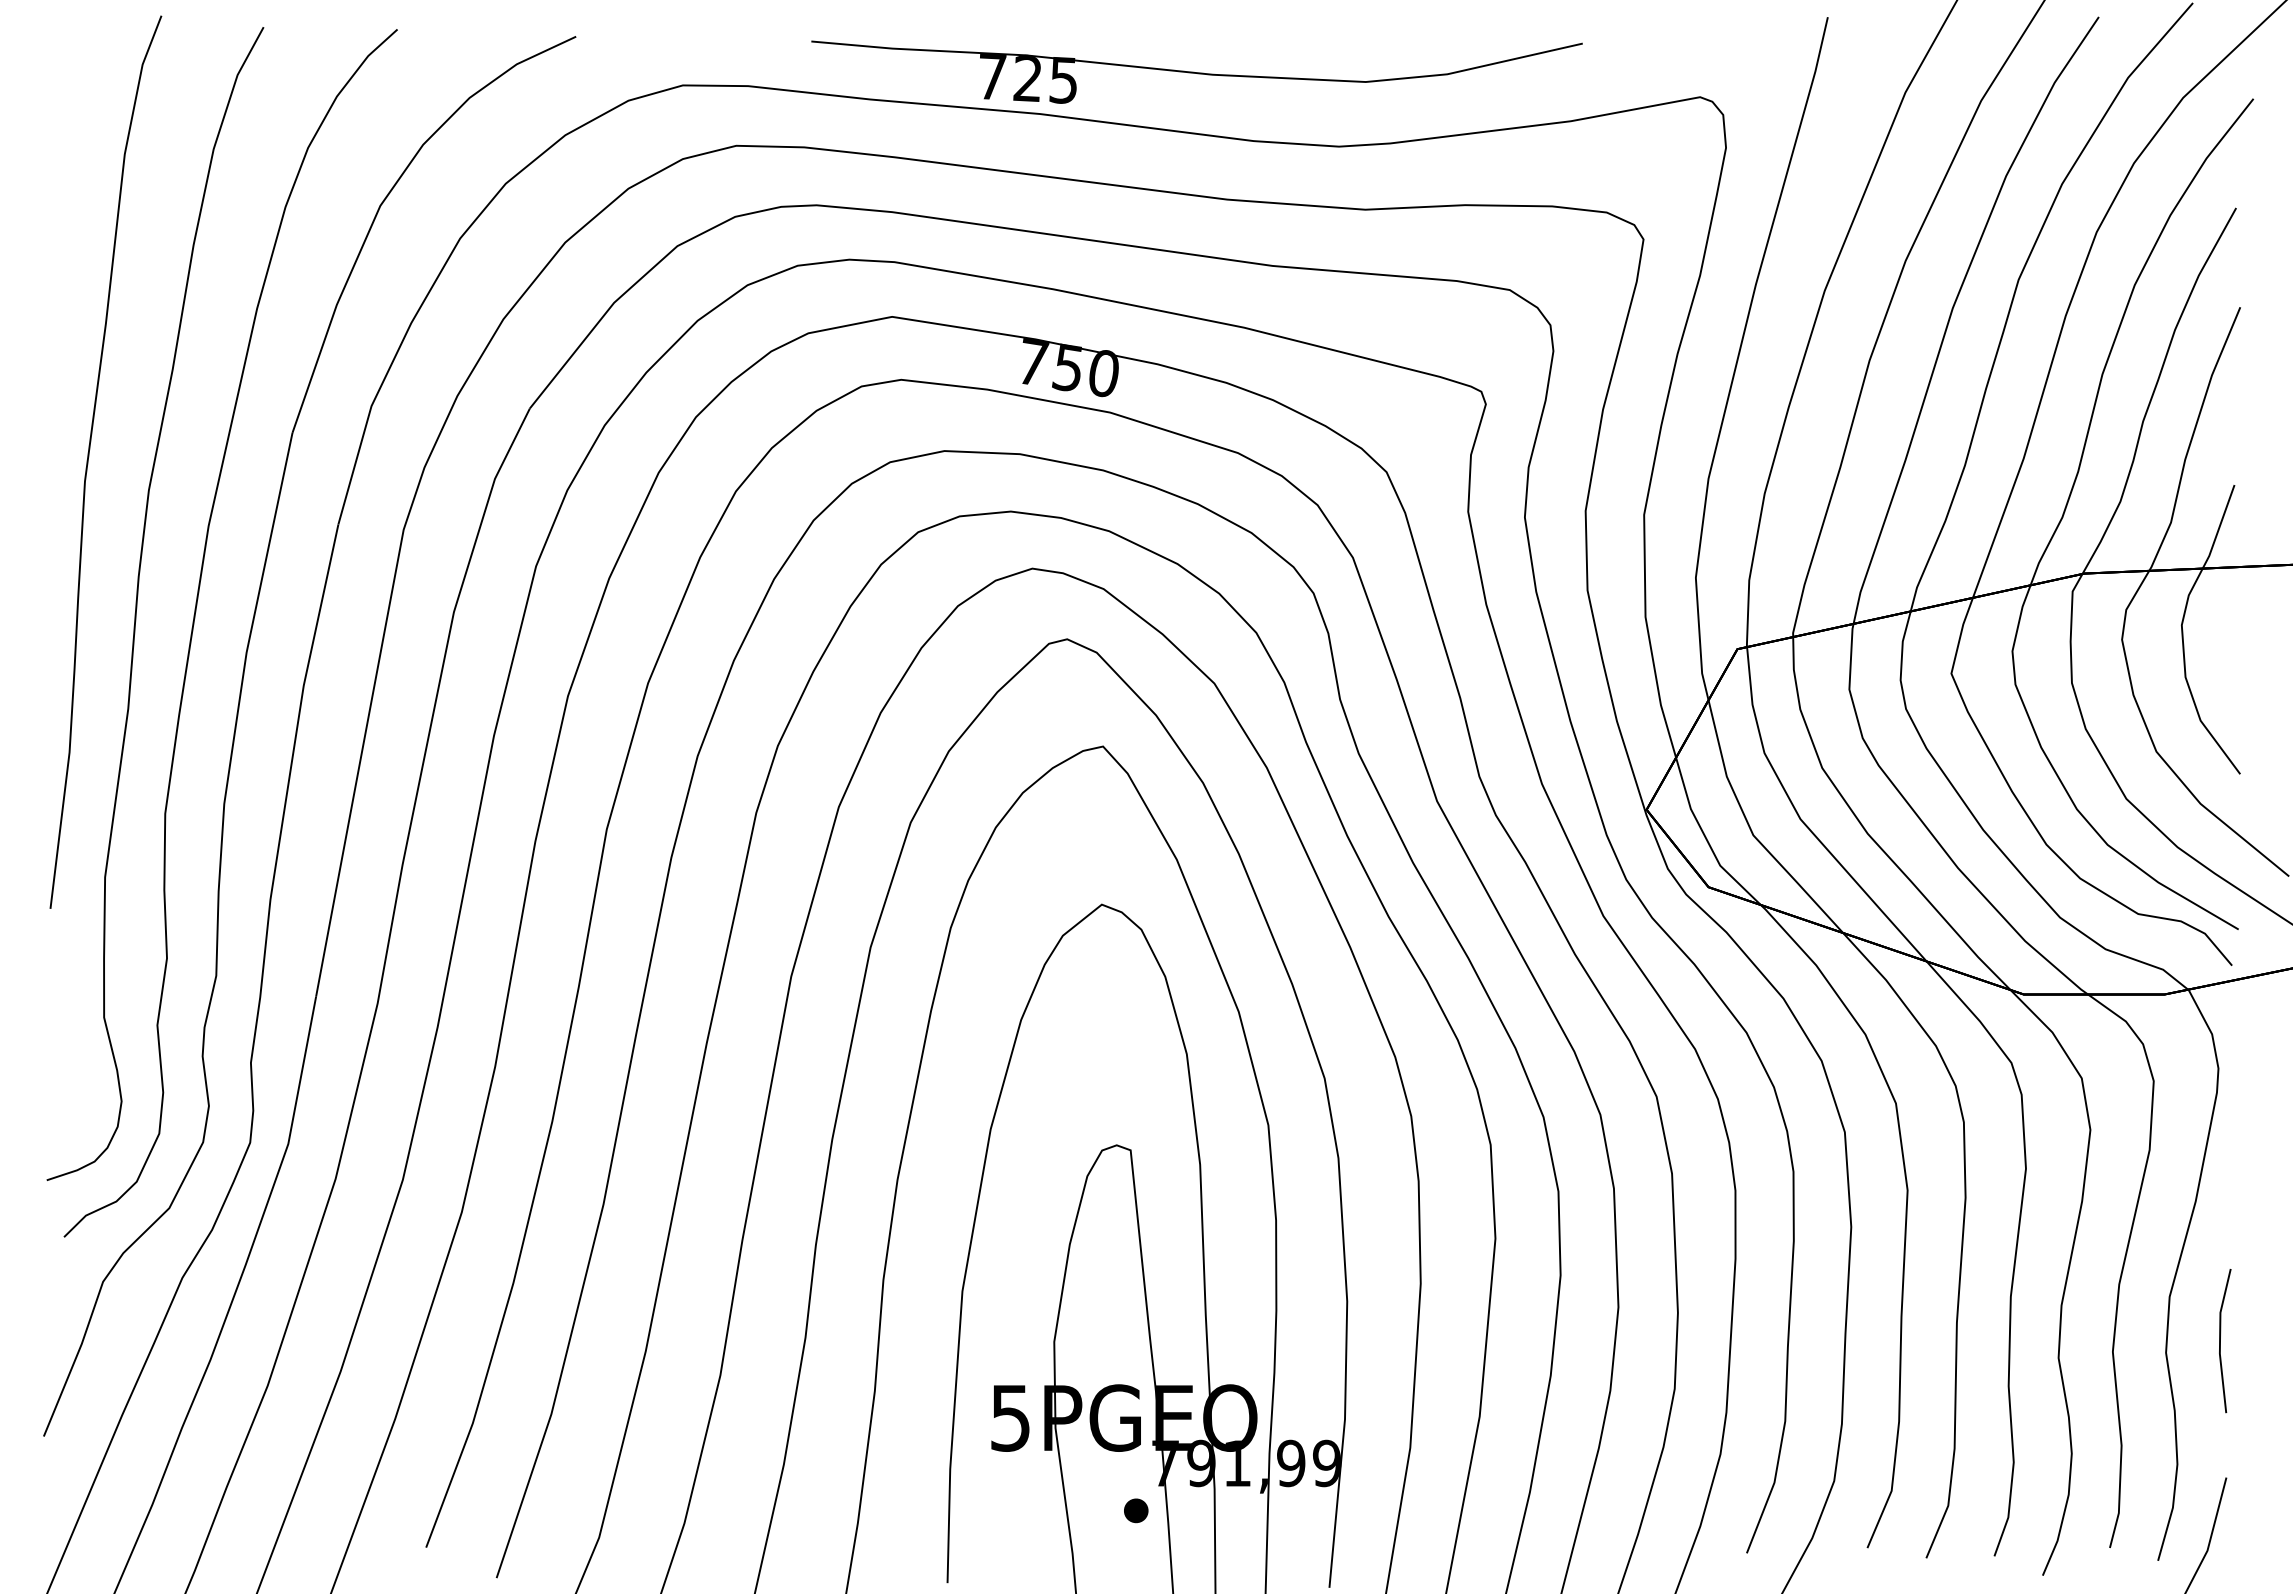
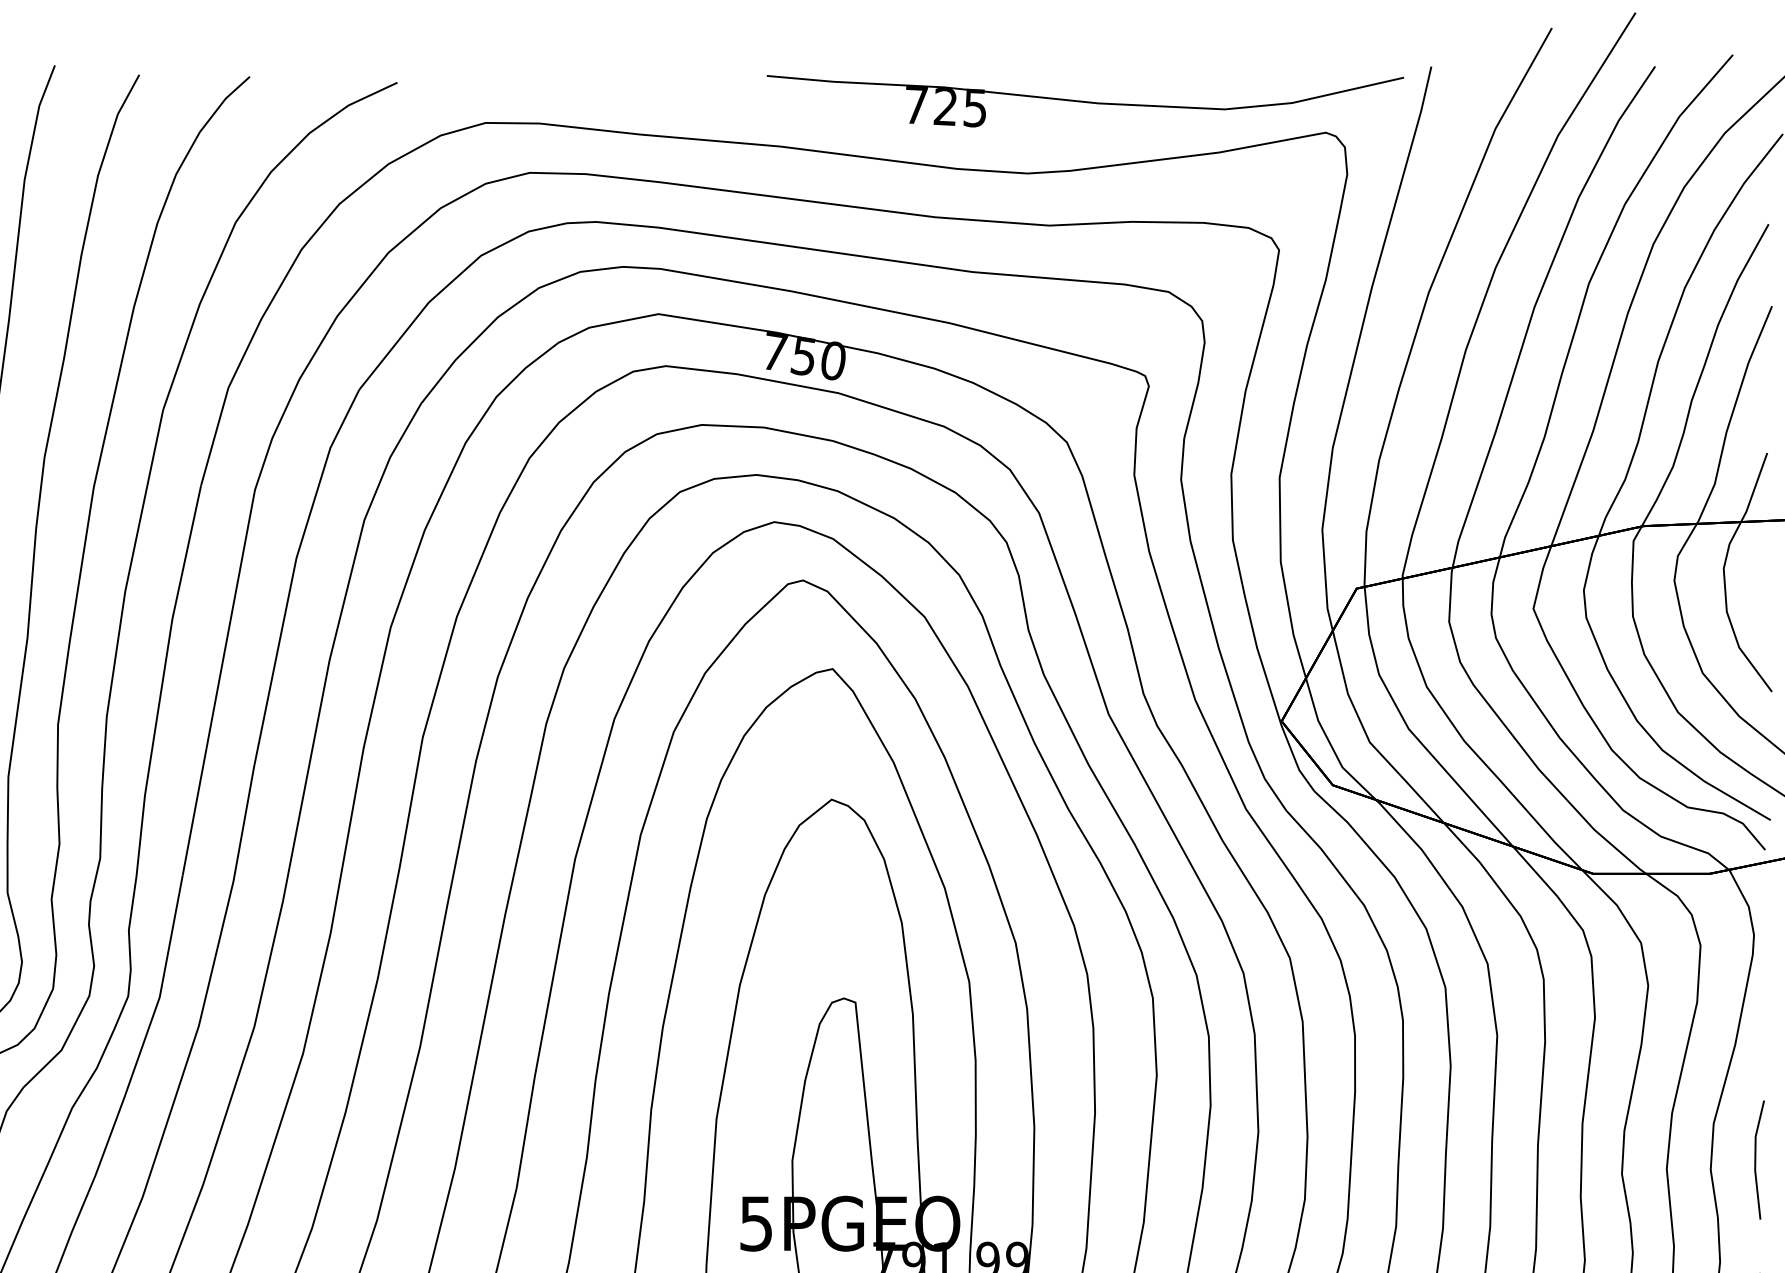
part: (1196, 71) -> (1084, 100), moved

